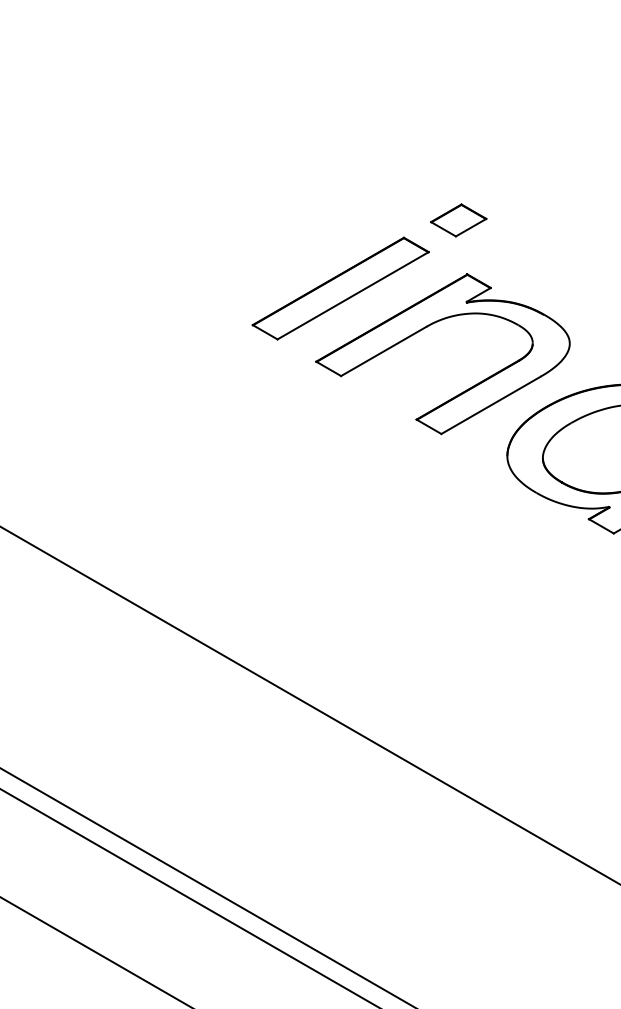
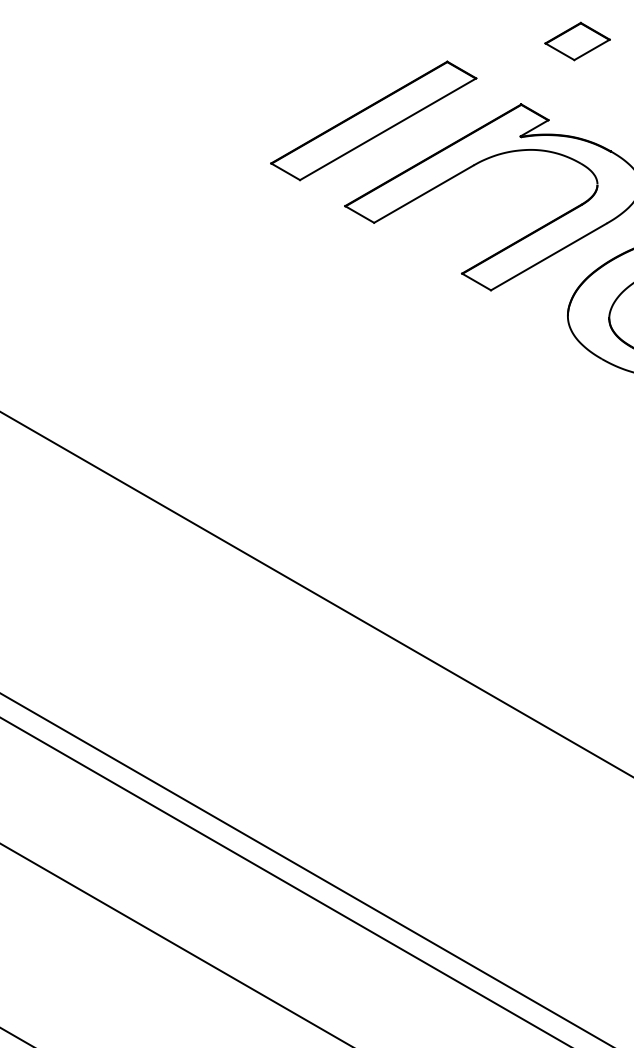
part: (458, 220) -> (577, 41), moved

